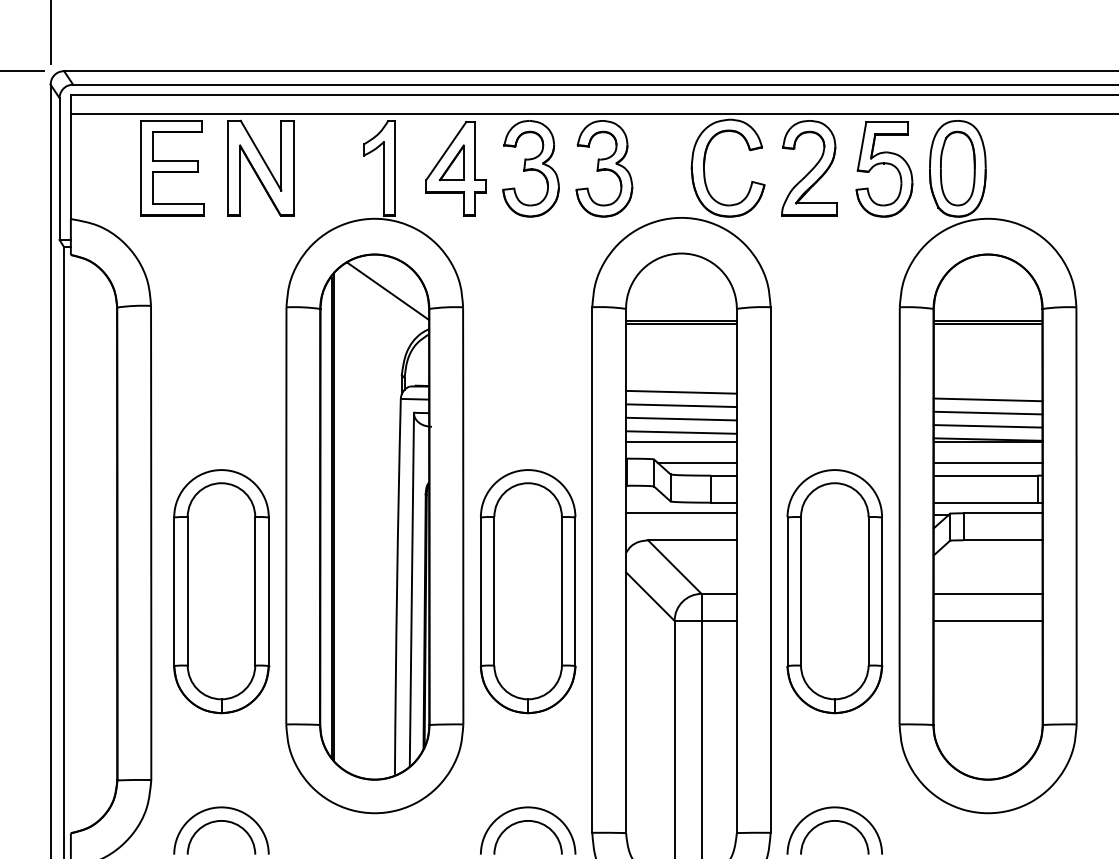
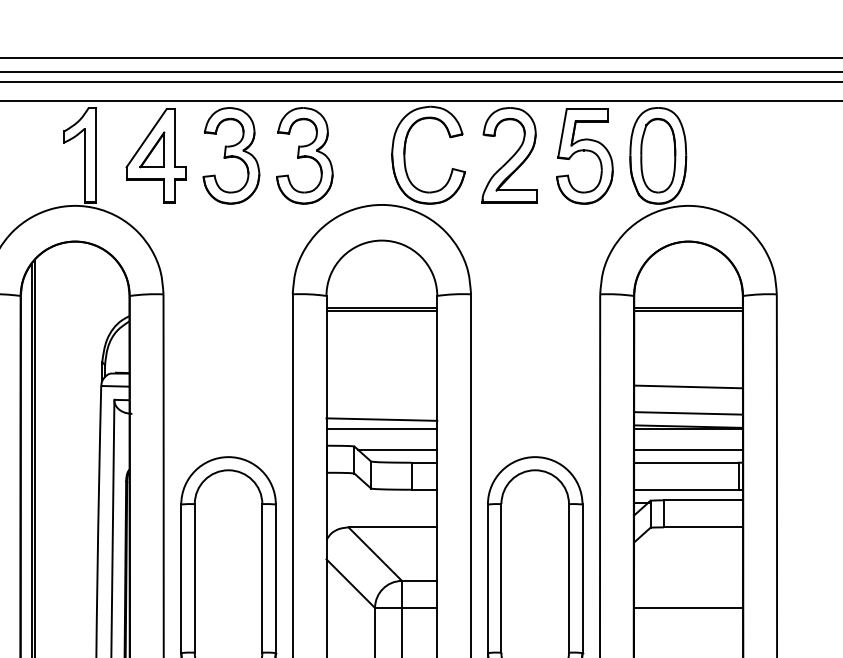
line: (388, 291) -> (88, 278), removed
line: (681, 391) -> (381, 378), removed
line: (681, 405) -> (381, 392), removed
line: (987, 412) -> (687, 399), removed
line: (681, 418) -> (381, 405), removed
line: (681, 513) -> (381, 500), removed
line: (987, 593) -> (687, 580), removed

